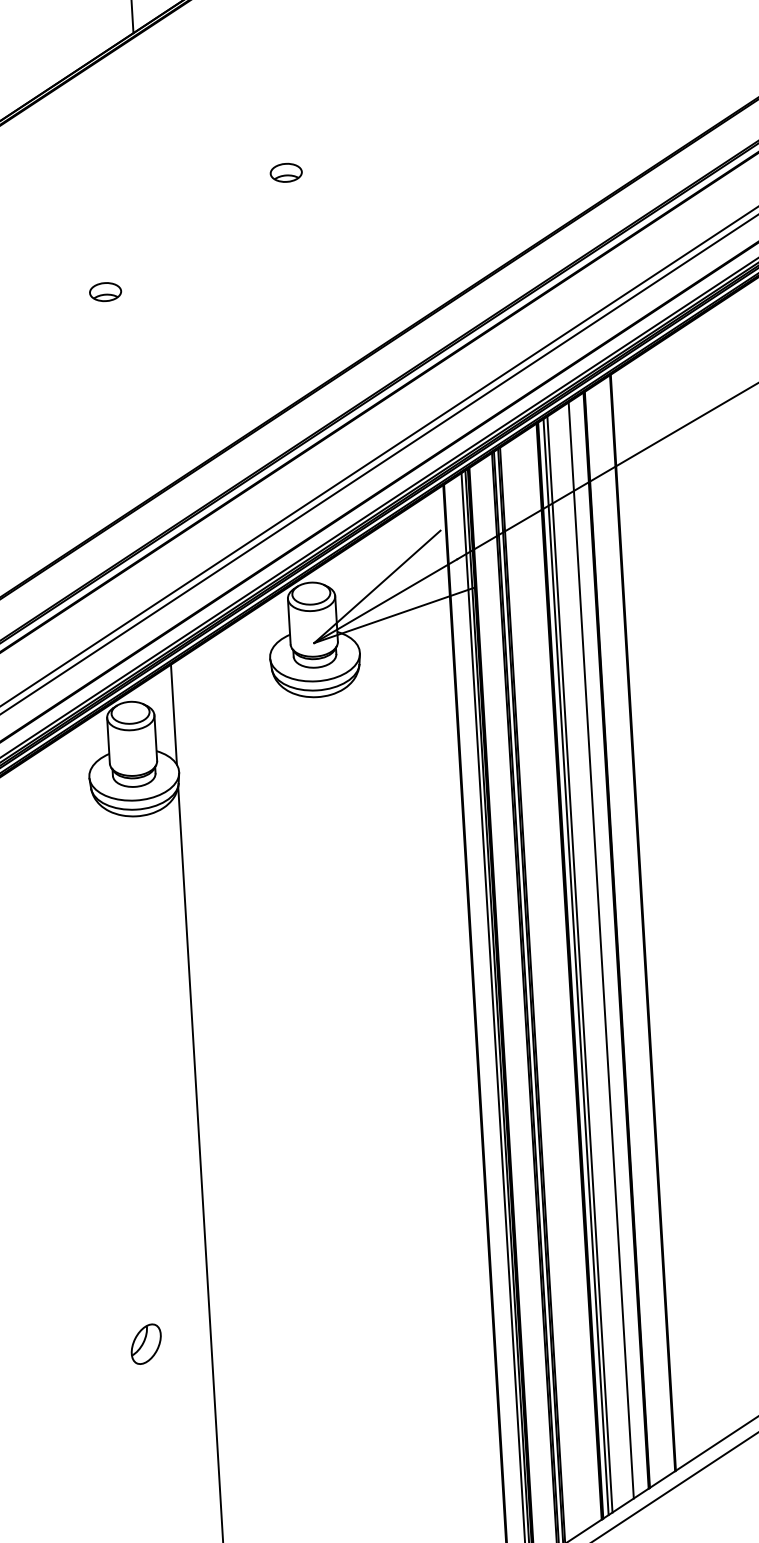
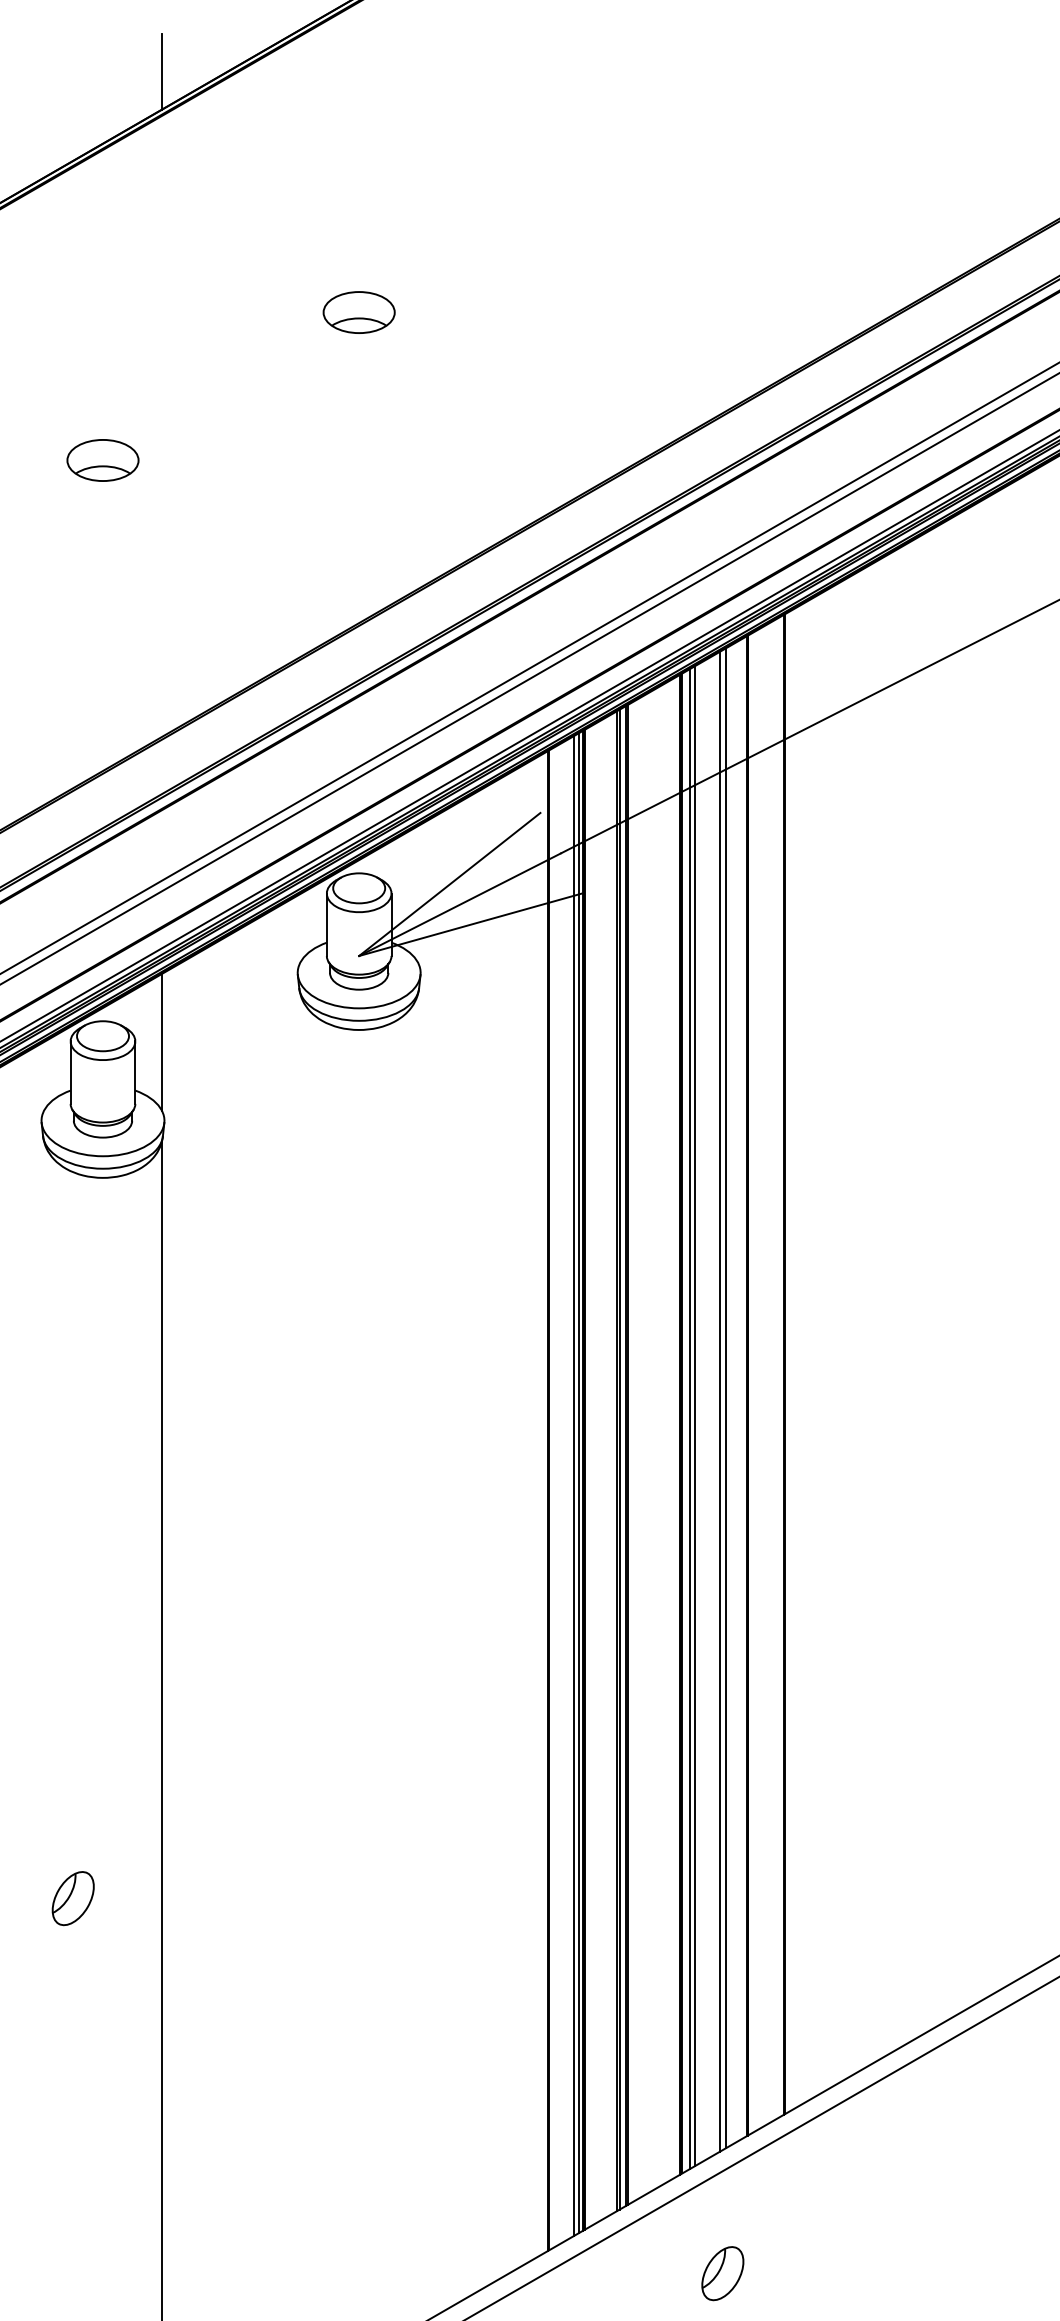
part: (285, 172) -> (358, 312), size x1.67
part: (105, 292) -> (102, 460), size x1.67
line: (597, 952) -> (720, 1401), added

